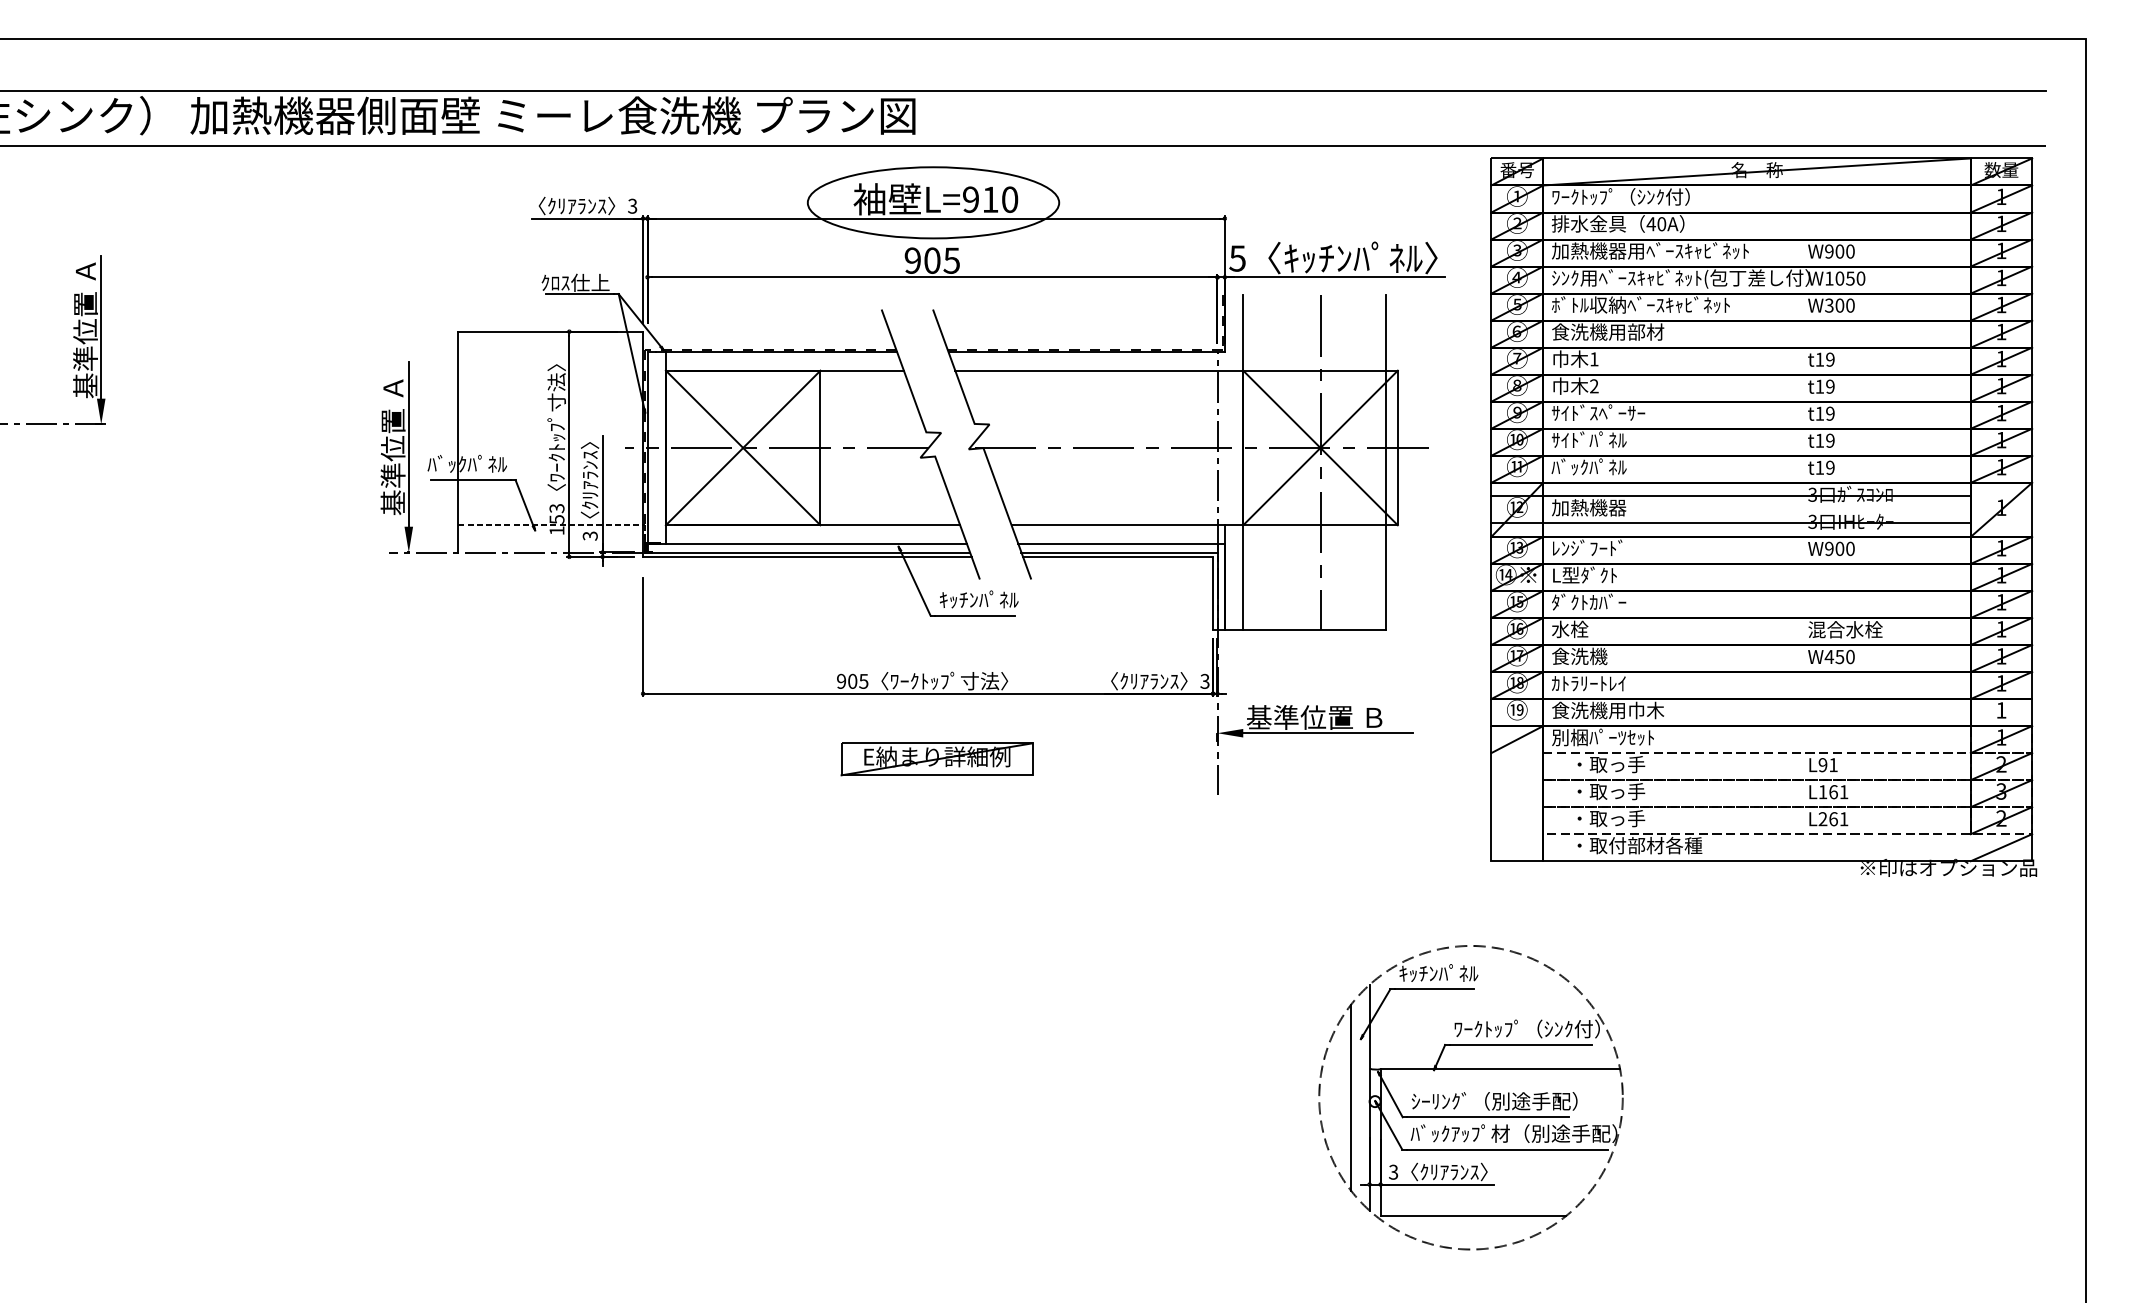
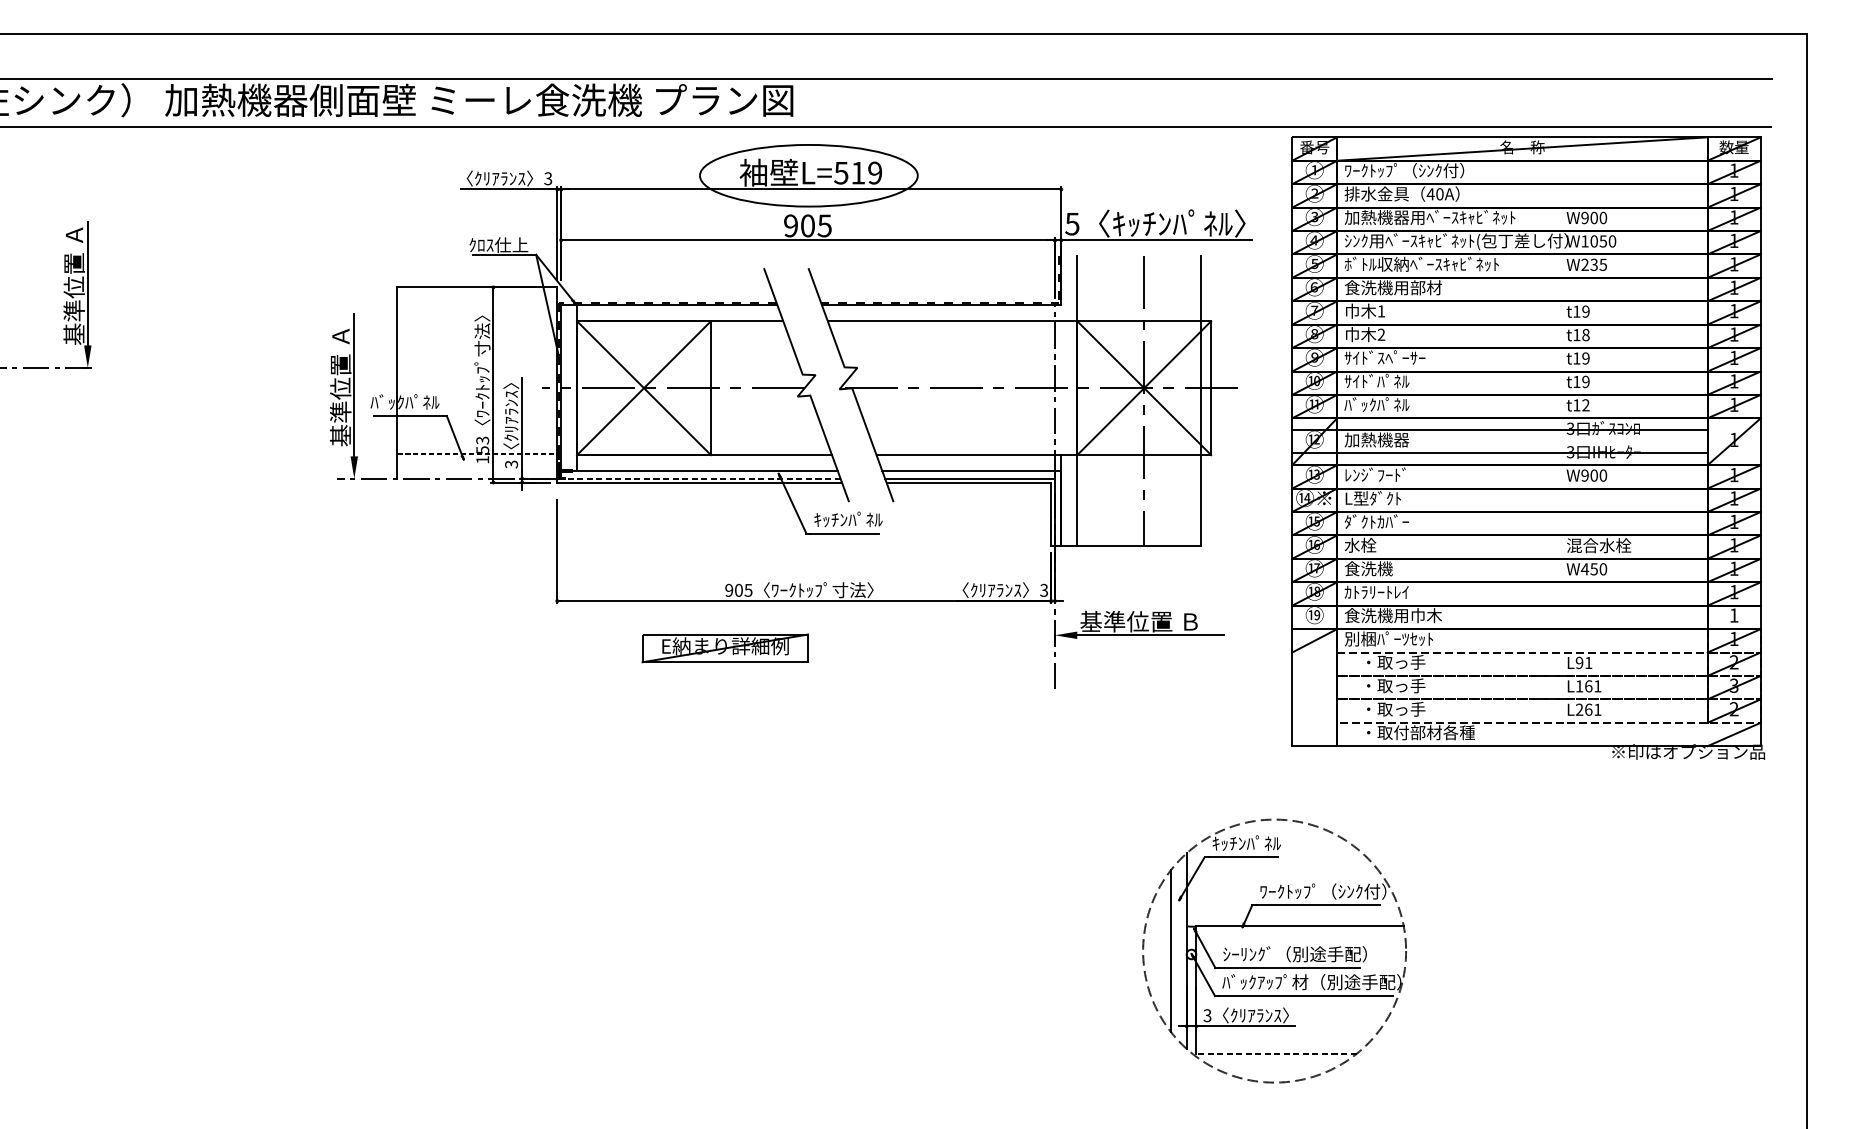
text: (990, 199) -> (858, 172), L=910 -> L=519
text: (1839, 305) -> (1593, 264), W300 -> W235
text: (1830, 386) -> (1586, 334), t19 -> t18
text: (1830, 467) -> (1586, 405), t19 -> t12
line: (808, 552) -> (700, 478), solid -> dashed
part: (936, 759) -> (724, 648), moved
line: (1473, 1216) -> (1276, 1054), solid -> dashed

